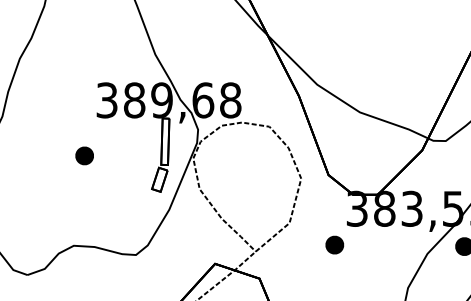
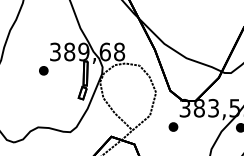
part: (84, 155) -> (43, 70), moved

